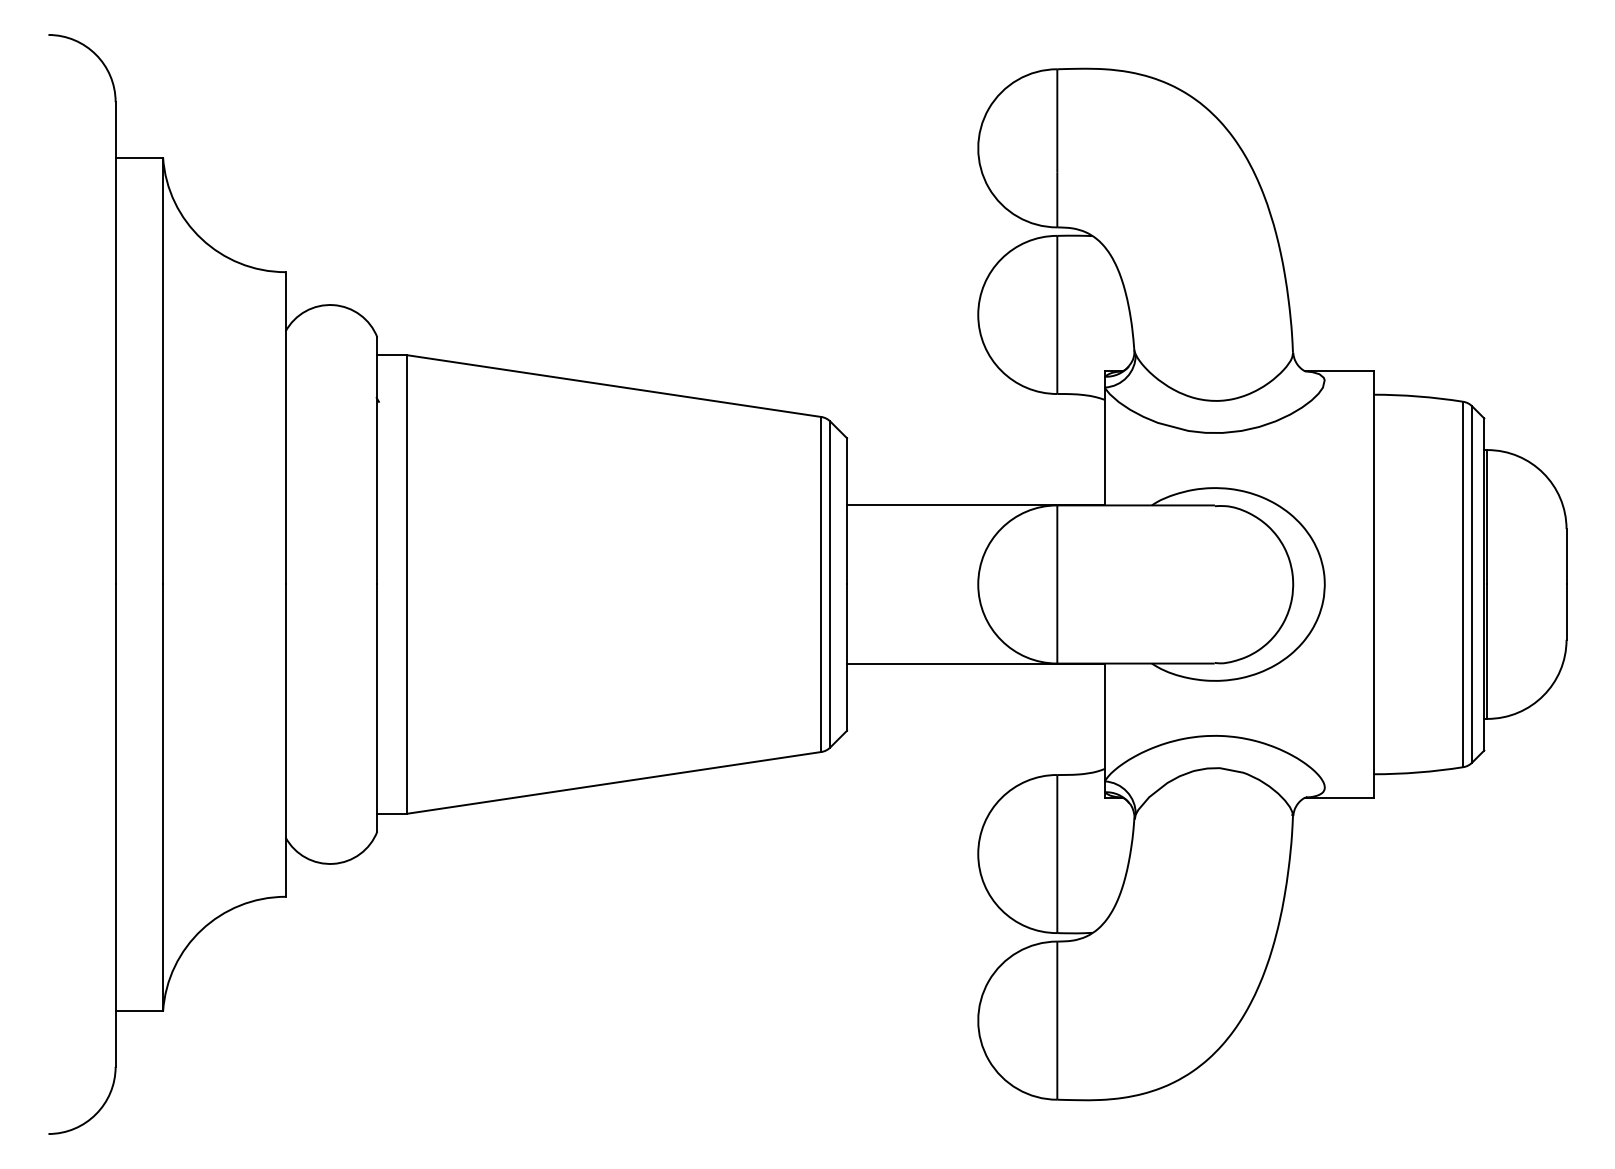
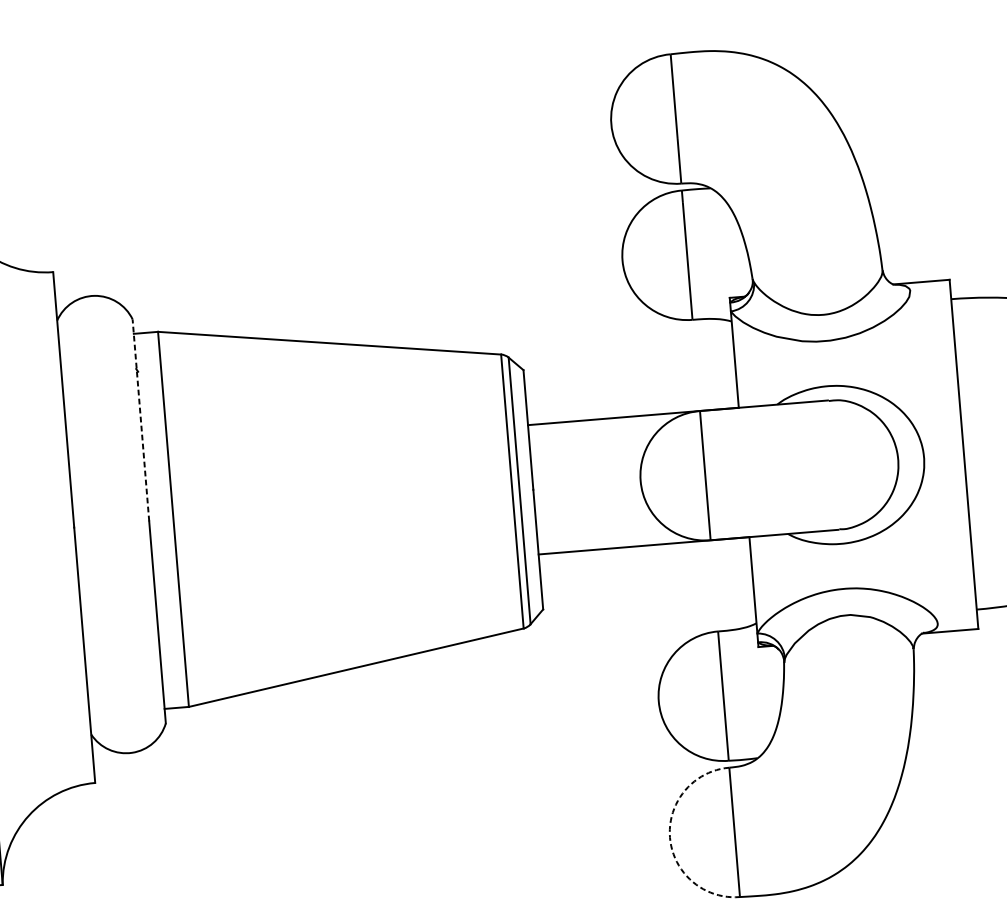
line: (377, 460) -> (141, 419), solid -> dashed
arc: (978, 1020) -> (670, 837), solid -> dashed

